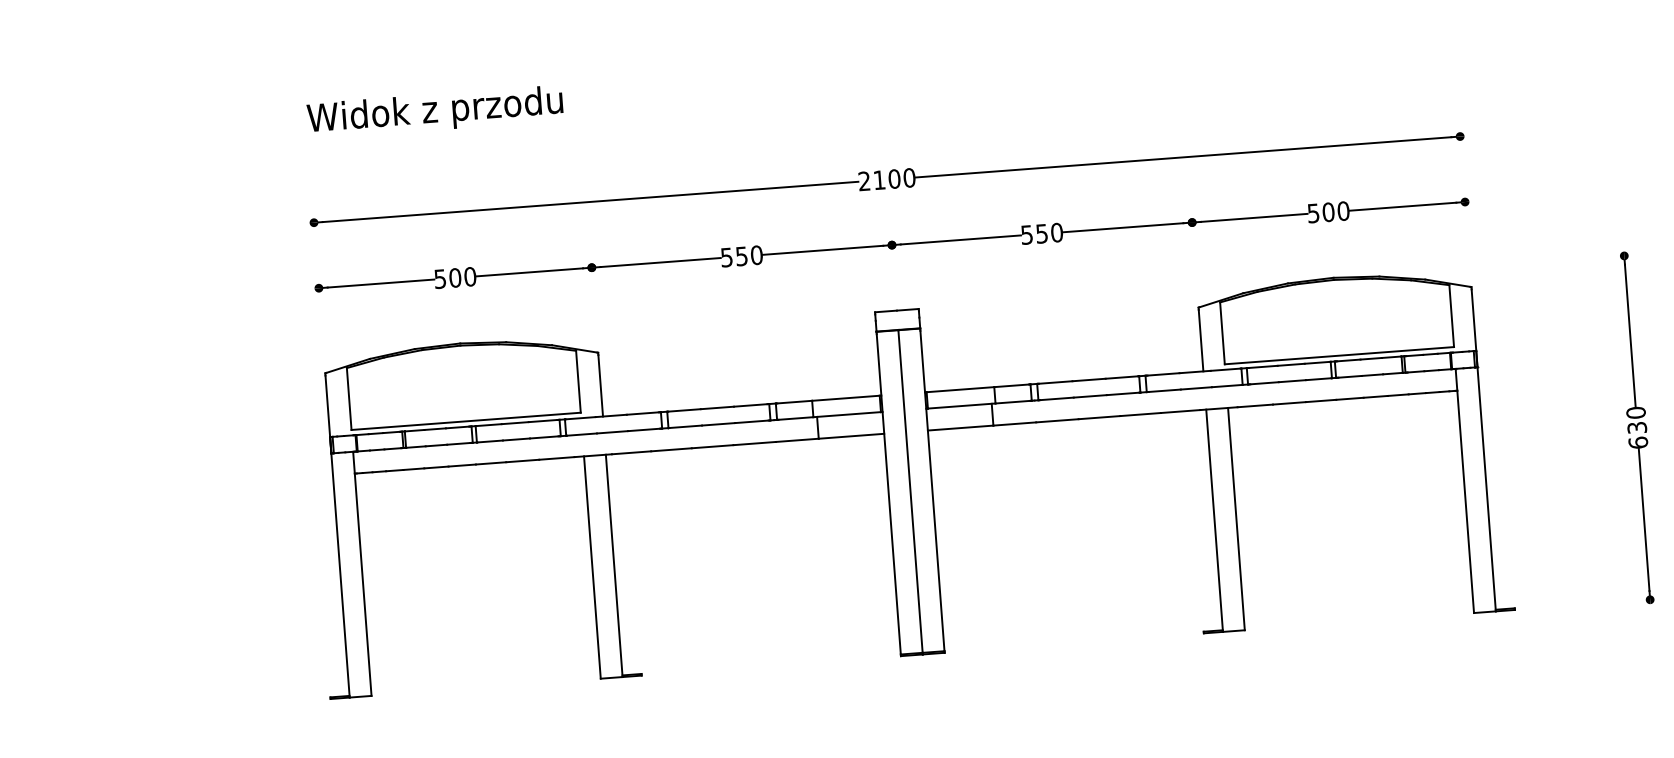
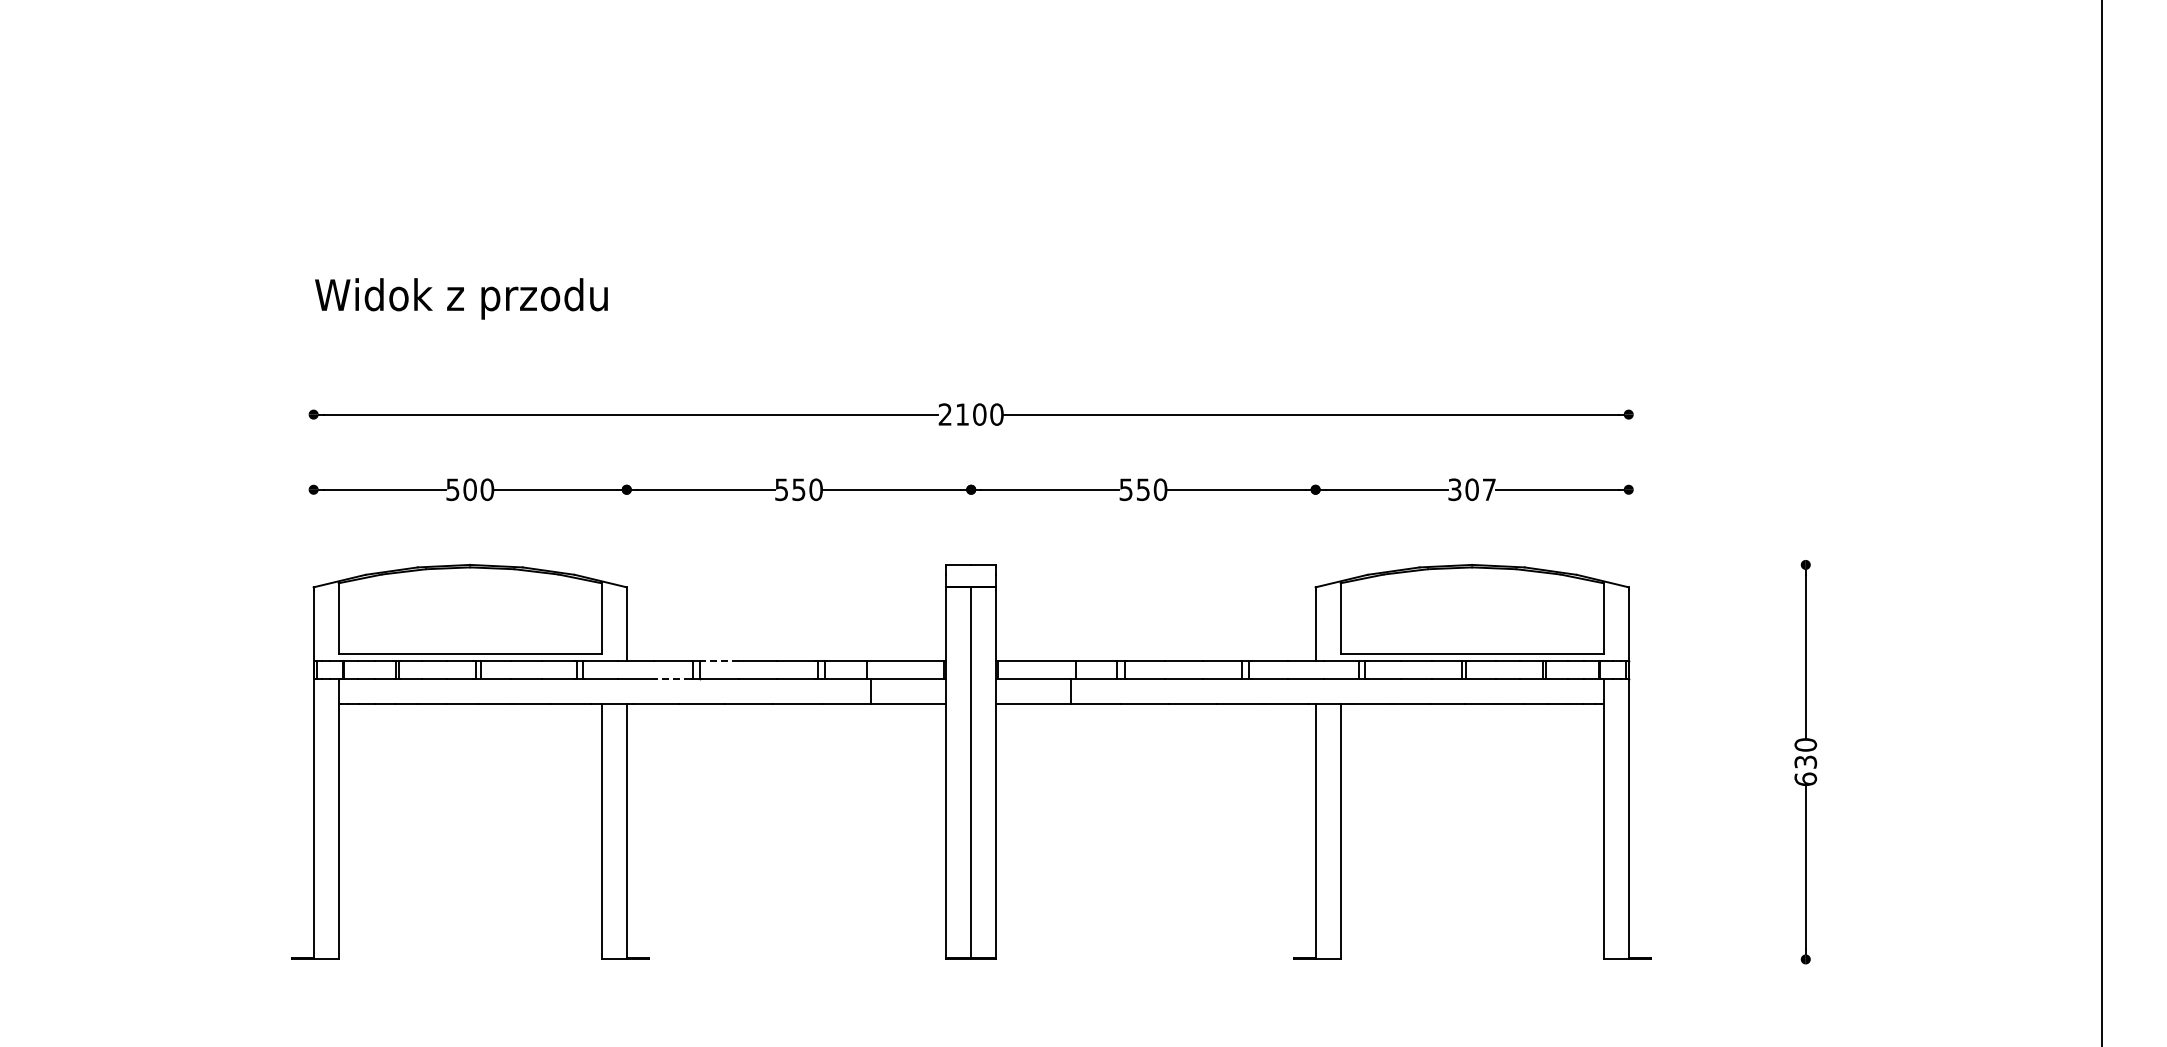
text: (1328, 212) -> (1472, 489), 500 -> 307
line: (684, 410) -> (720, 660), solid -> dashed
line: (643, 430) -> (671, 679), solid -> dashed

